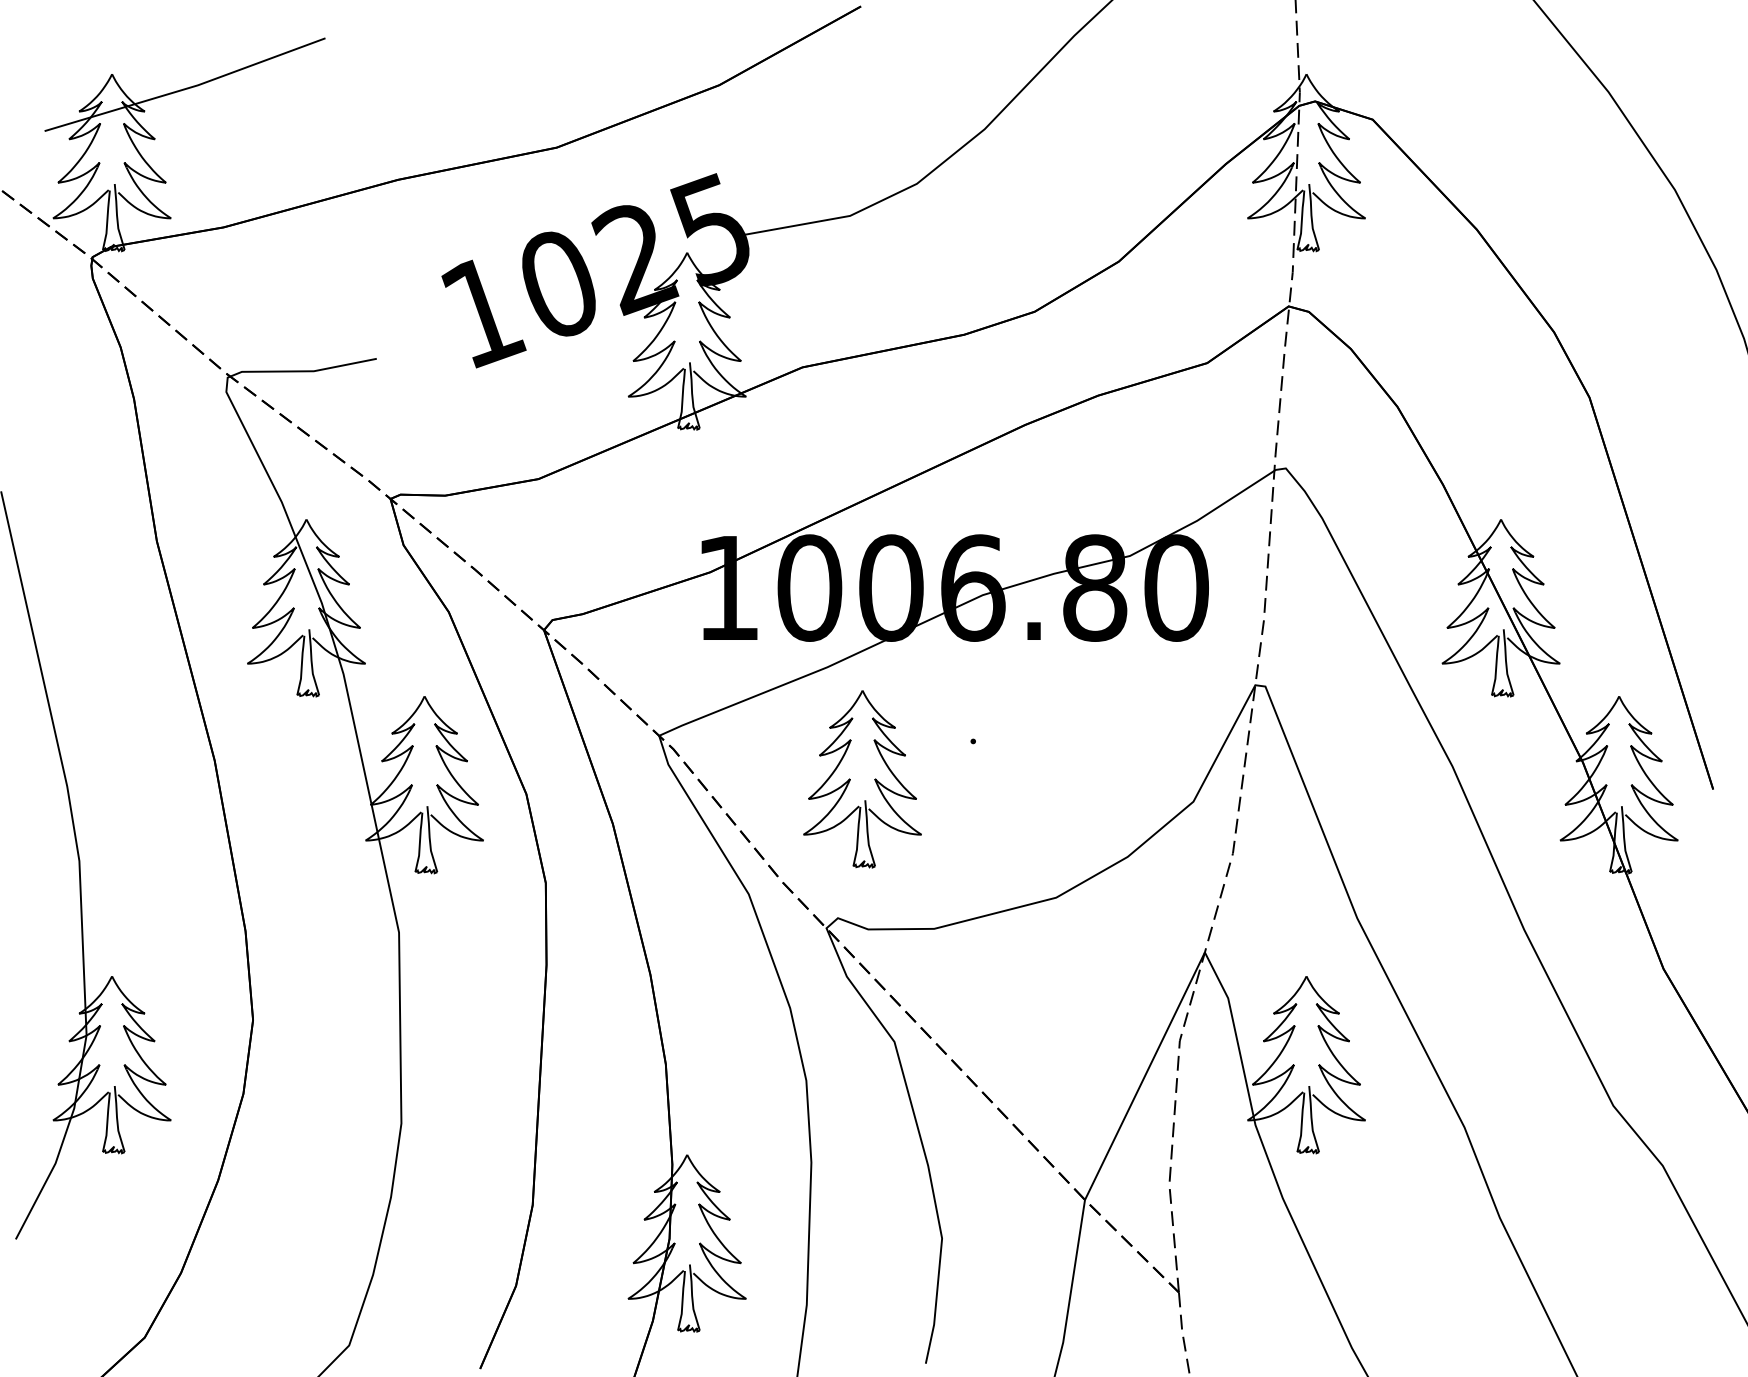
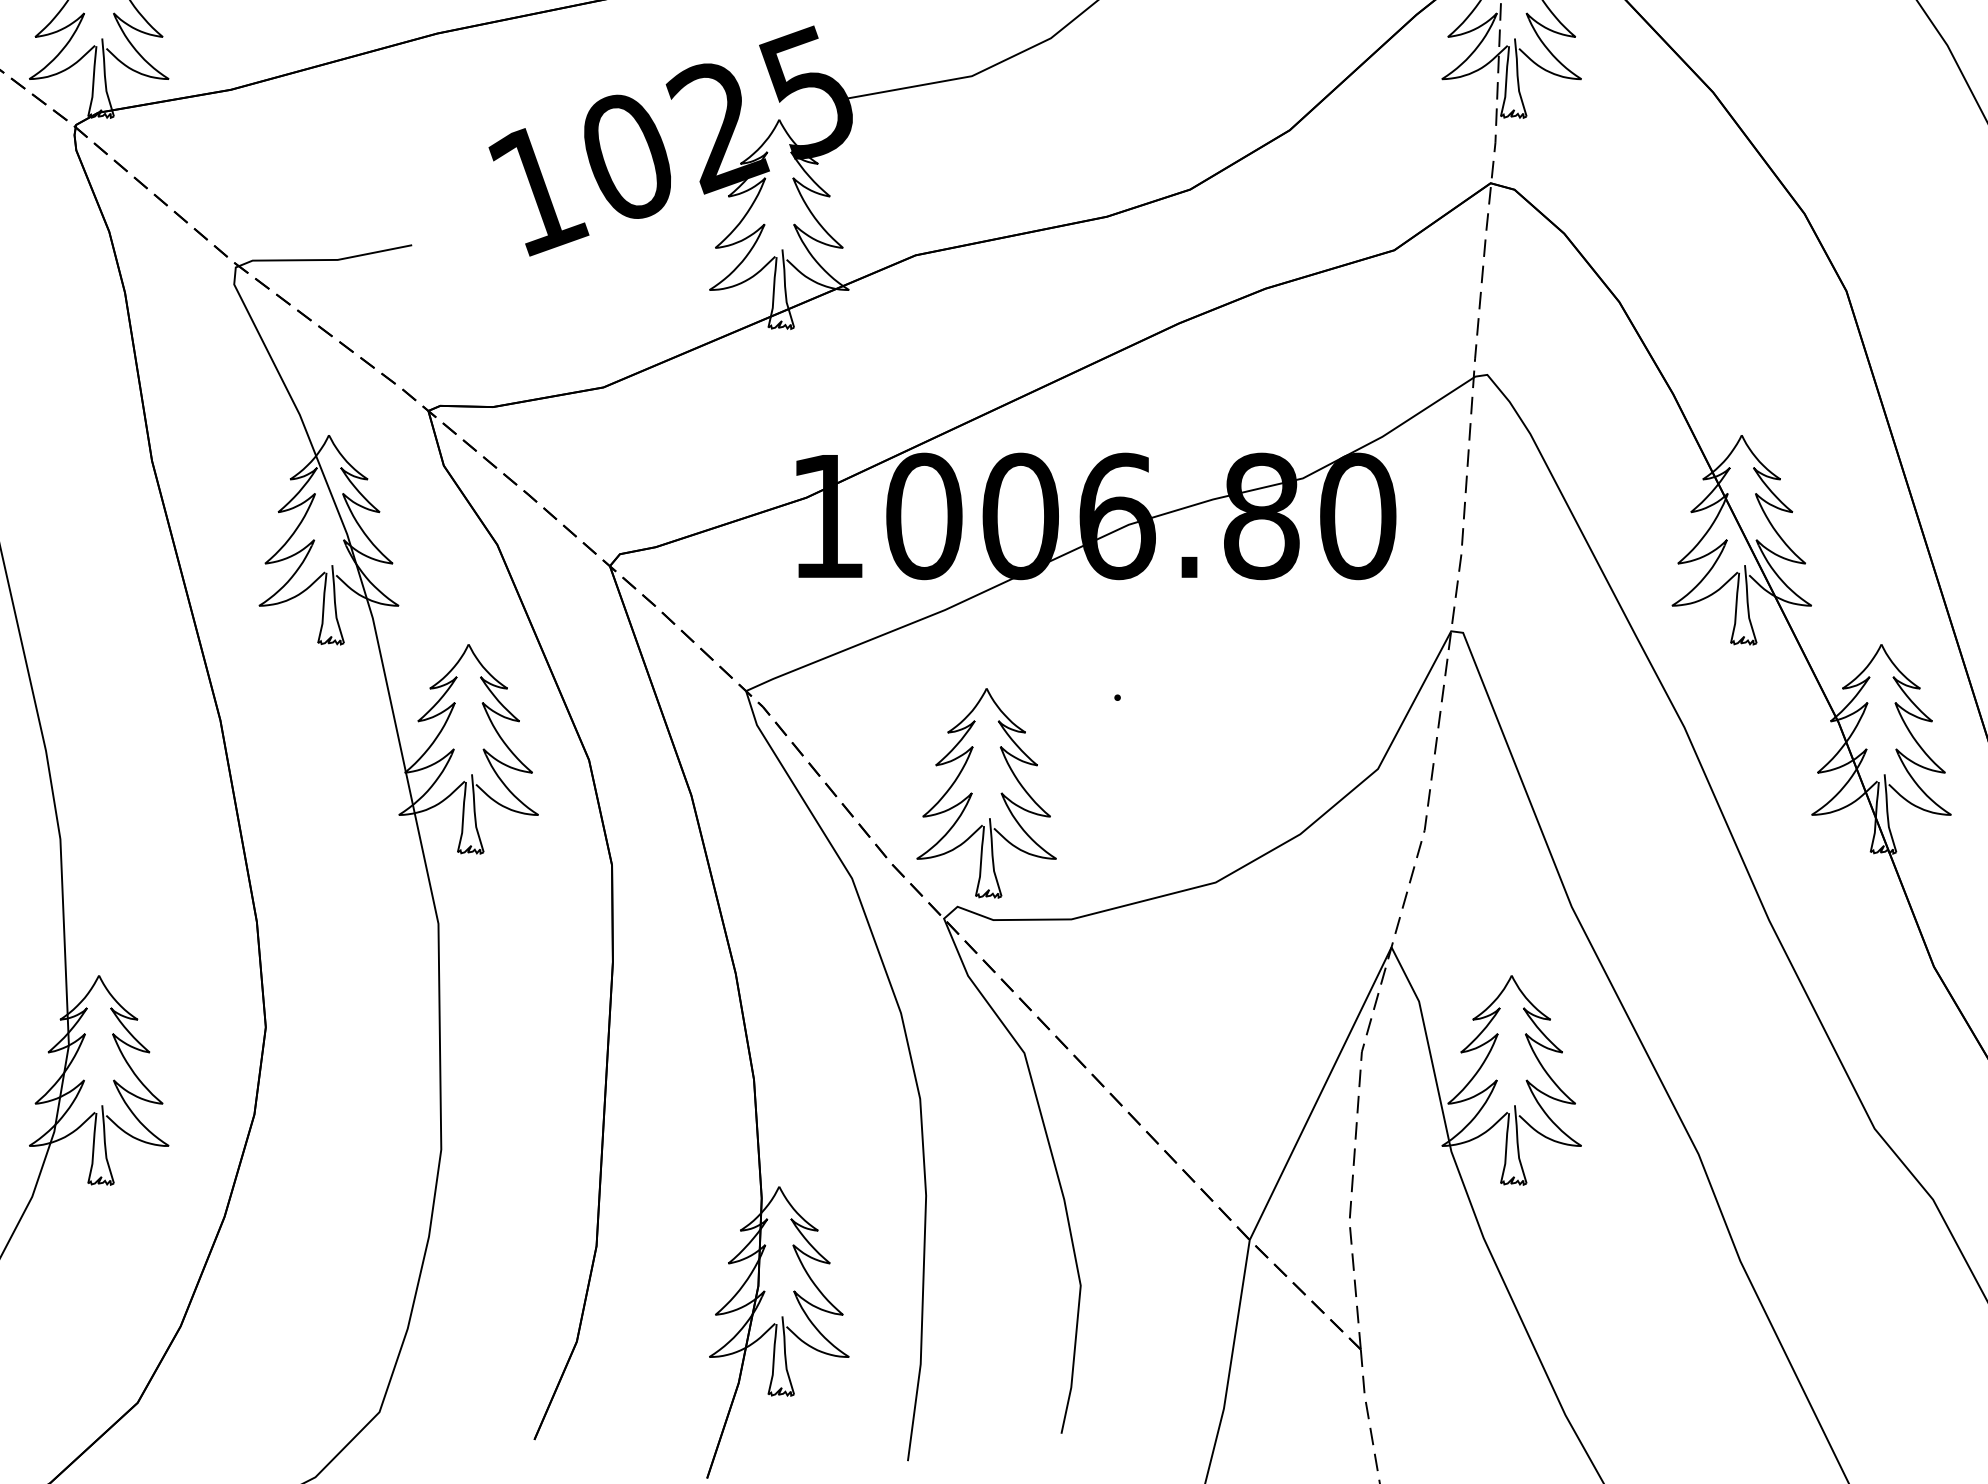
part: (850, 779) -> (972, 793), moved

